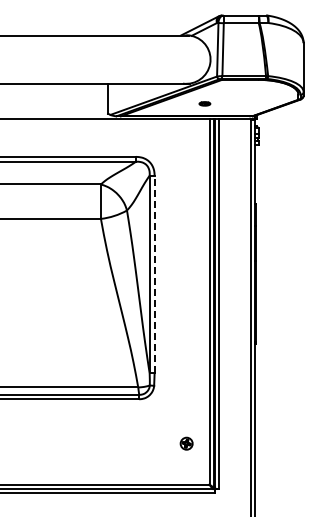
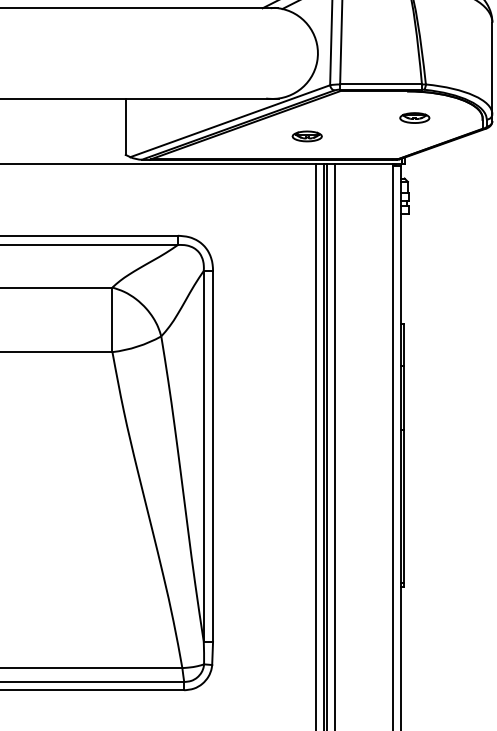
part: (261, 93) -> (413, 117), added
part: (204, 103) -> (306, 135), size x1.43
line: (154, 274) -> (212, 456), dashed -> solid

